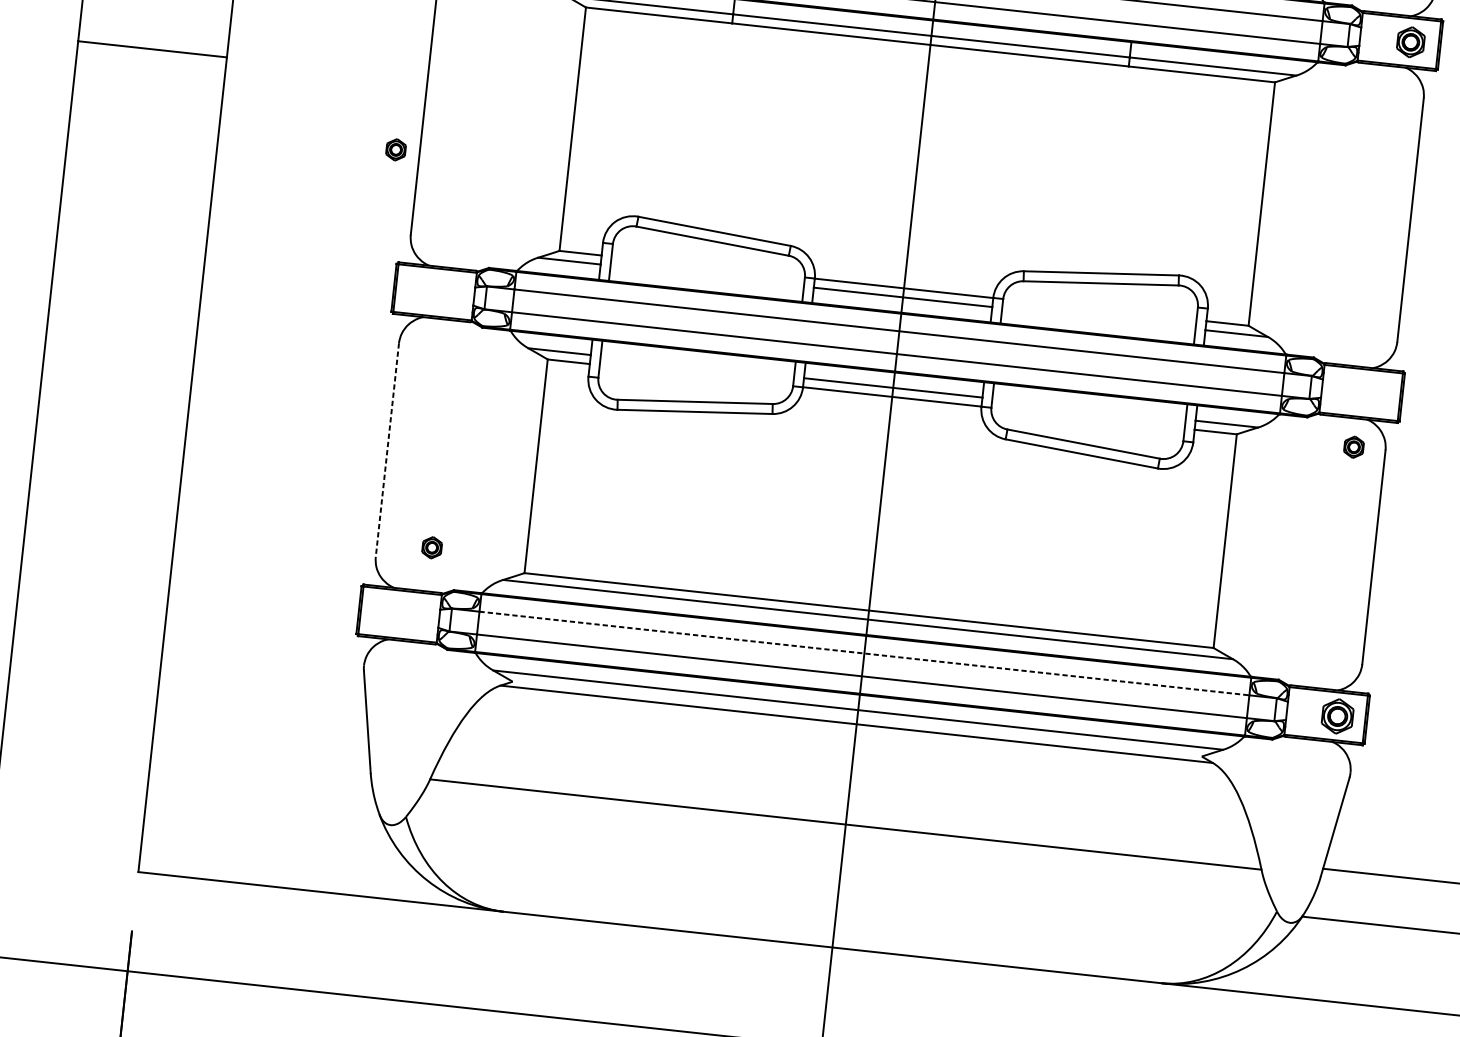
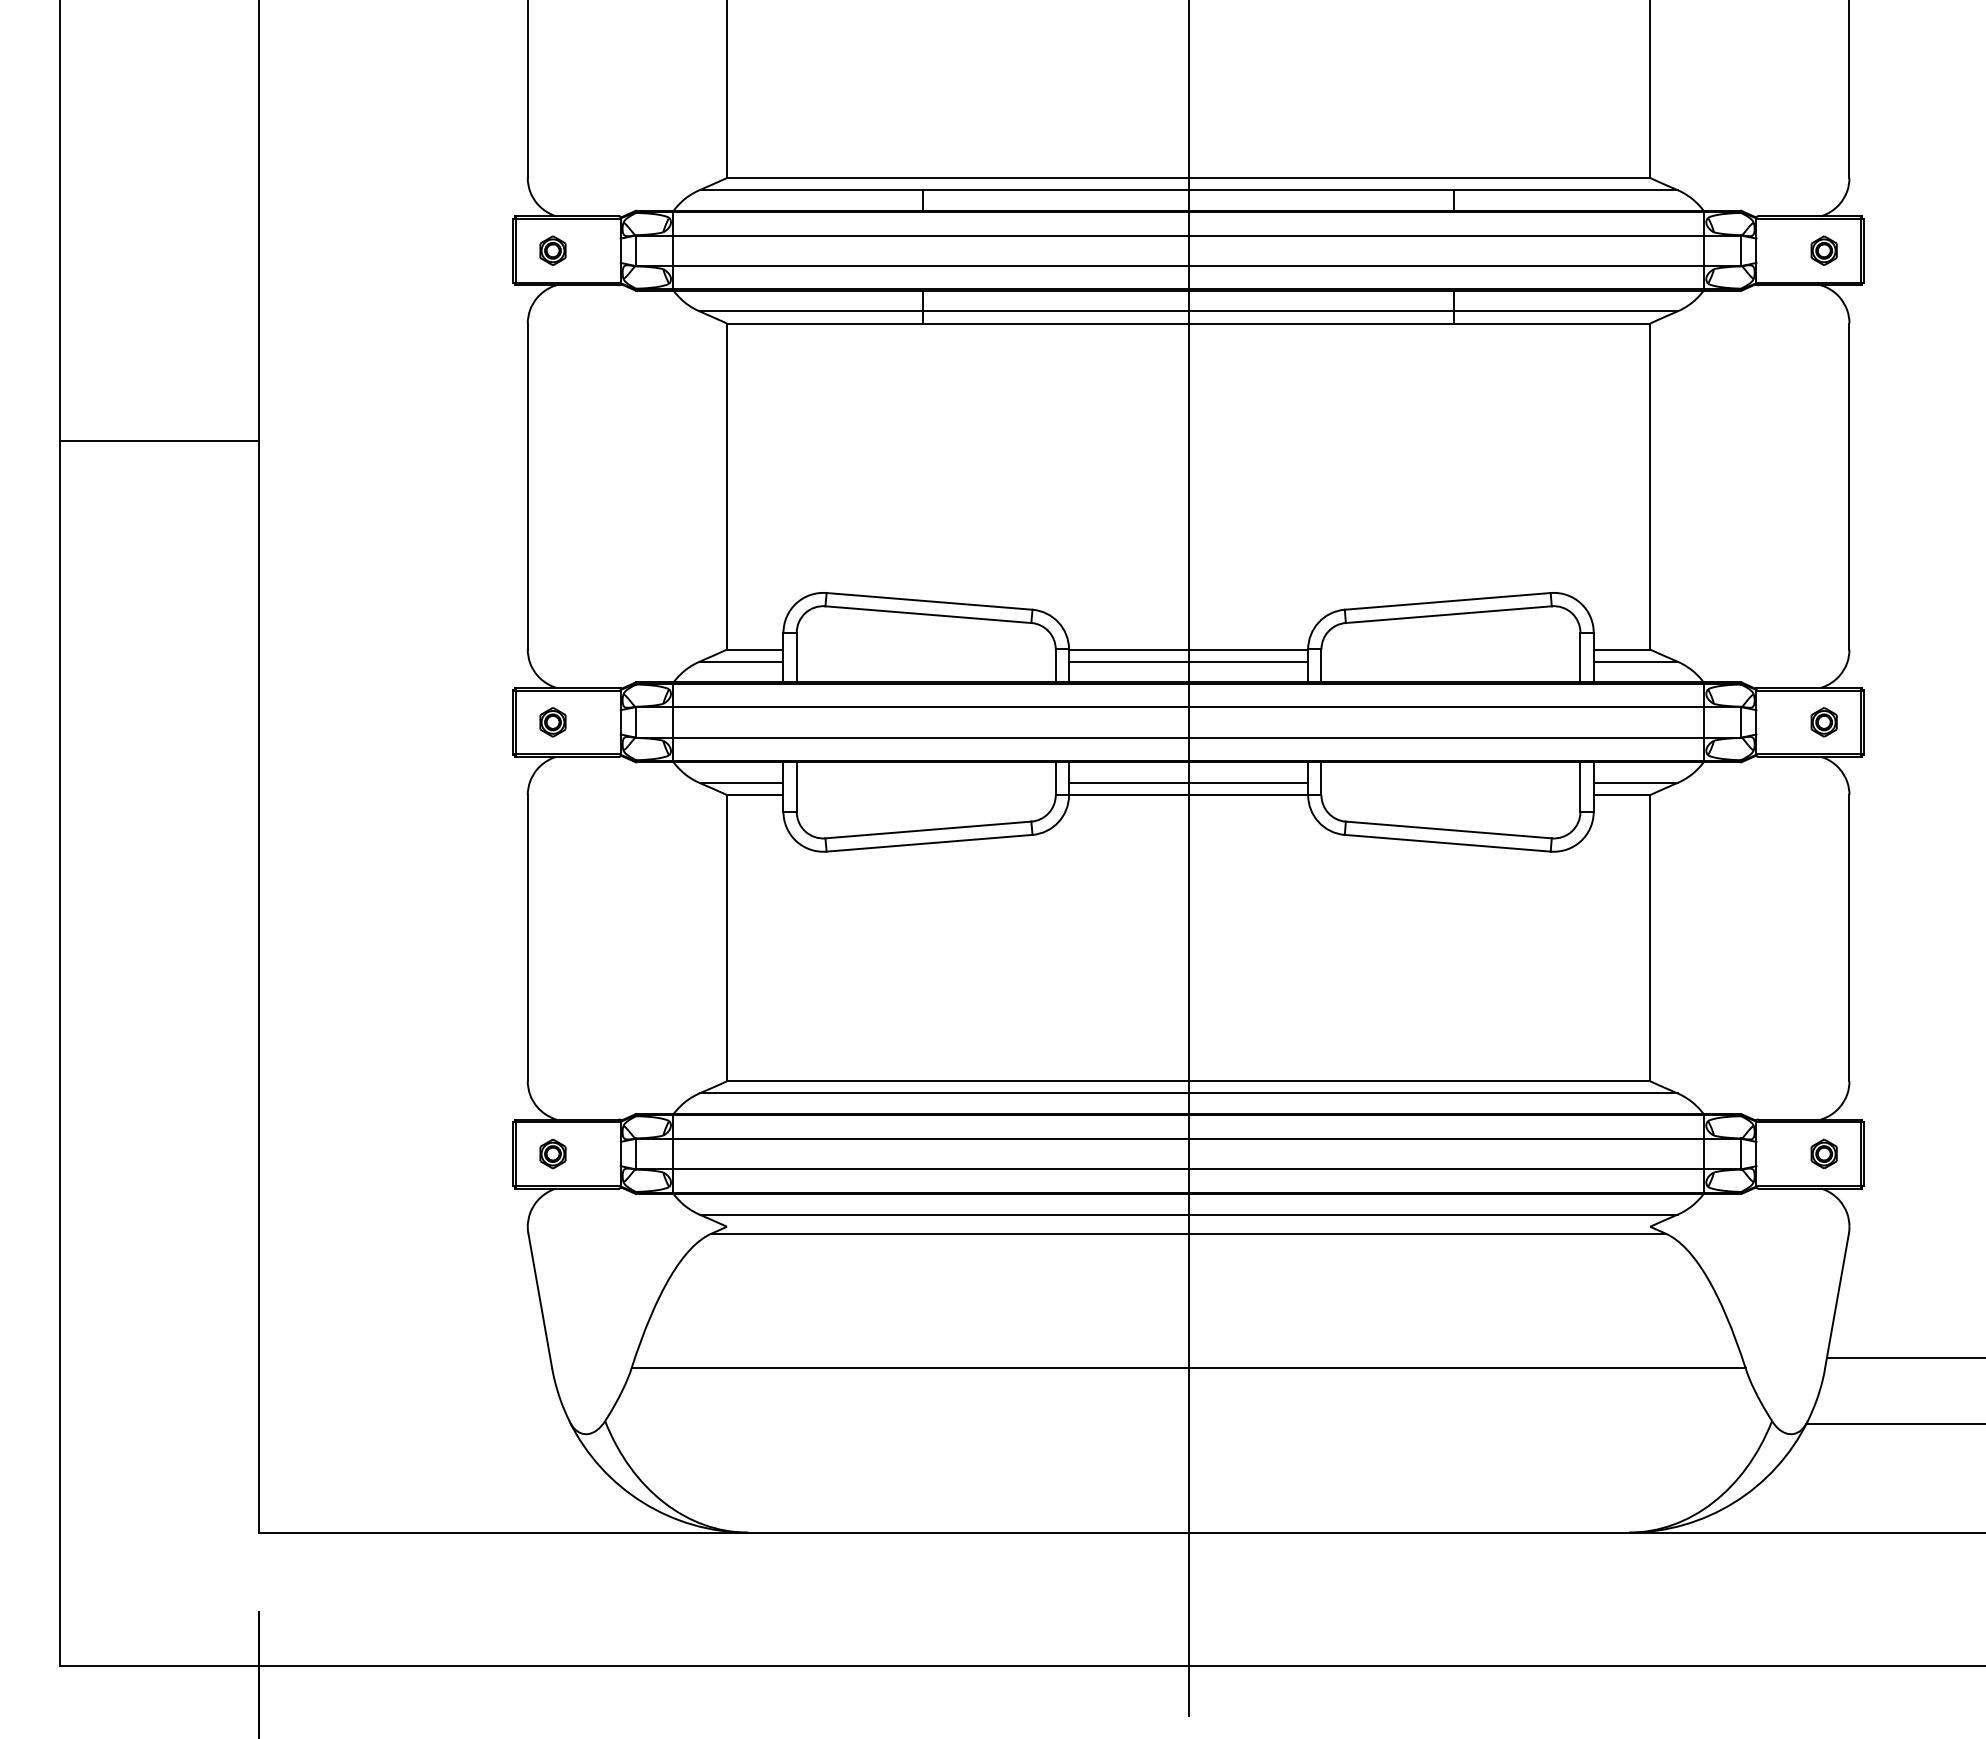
part: (1410, 41) -> (1823, 250), size x0.71
part: (395, 149) -> (552, 722), moved
part: (1353, 447) -> (1823, 722), moved
line: (387, 450) -> (527, 938), dashed -> solid
part: (431, 547) -> (552, 1153), moved
line: (864, 653) -> (1188, 1138), dashed -> solid
part: (1337, 715) -> (1823, 1153), size x0.62

